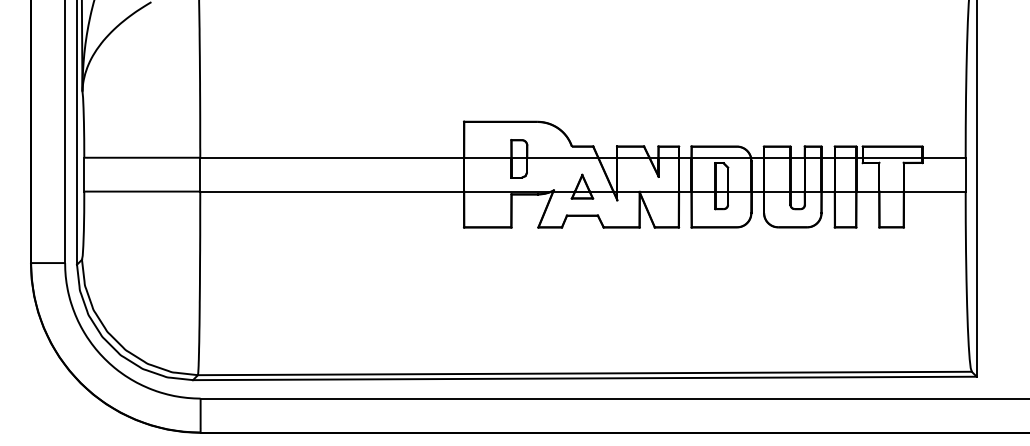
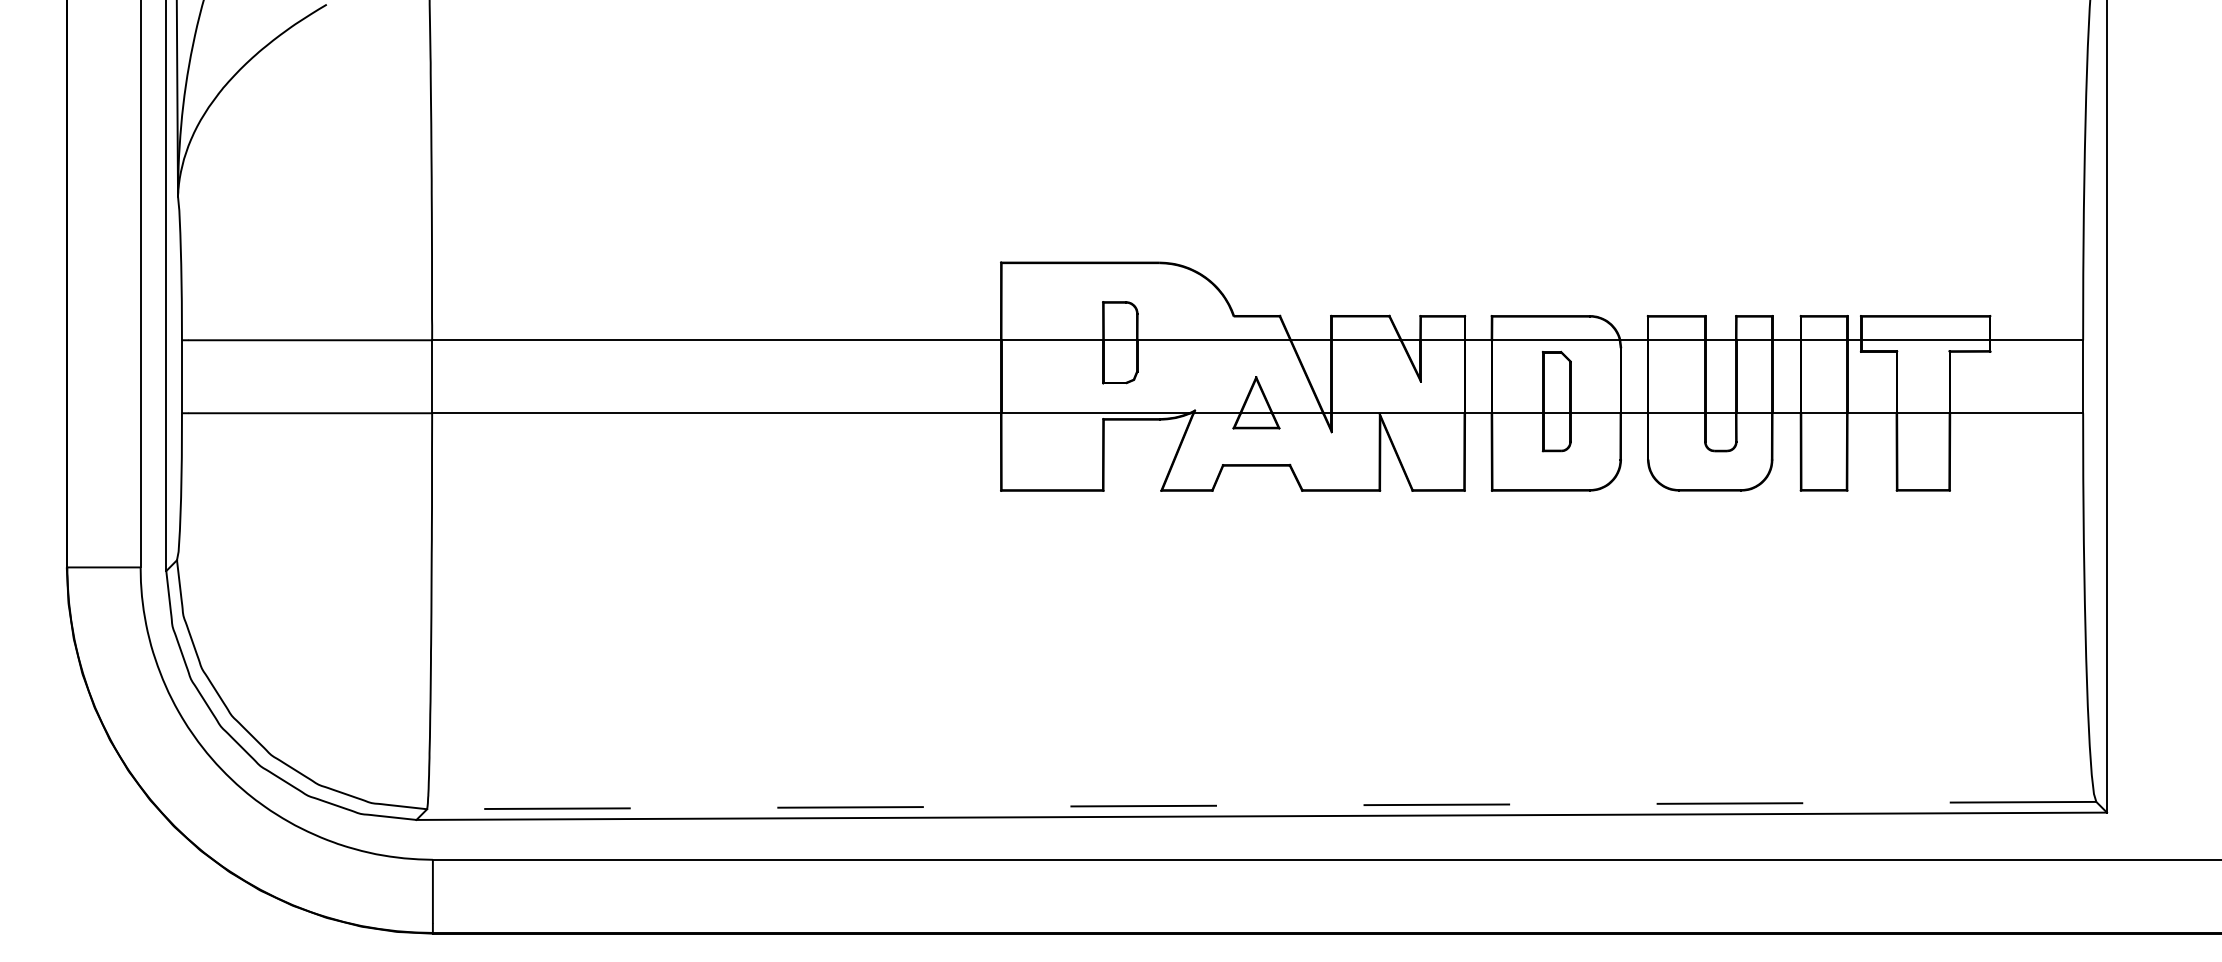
line: (584, 373) -> (1260, 805), solid -> dashed

